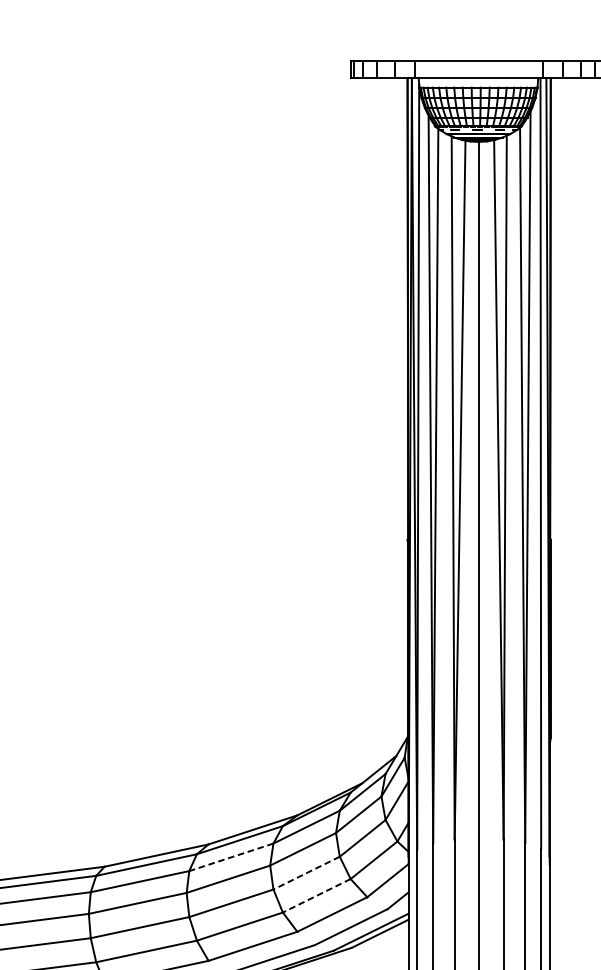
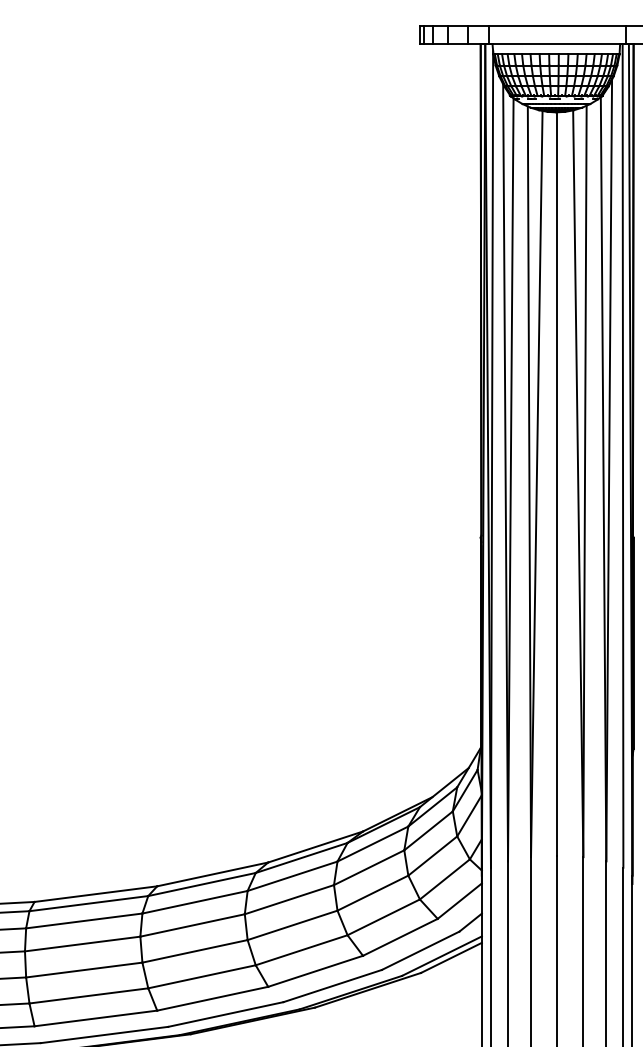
line: (231, 857) -> (292, 876), dashed -> solid
line: (306, 873) -> (372, 893), dashed -> solid
line: (316, 895) -> (383, 917), dashed -> solid

